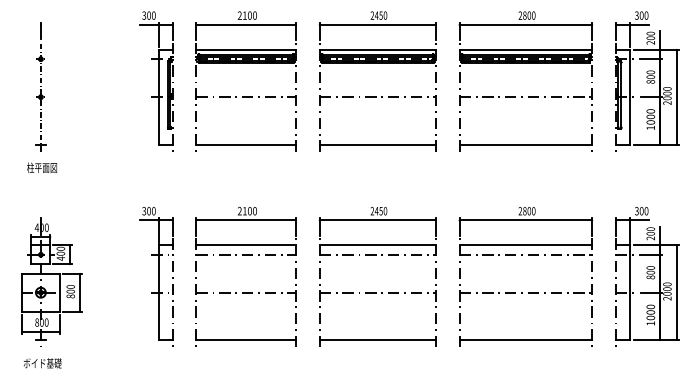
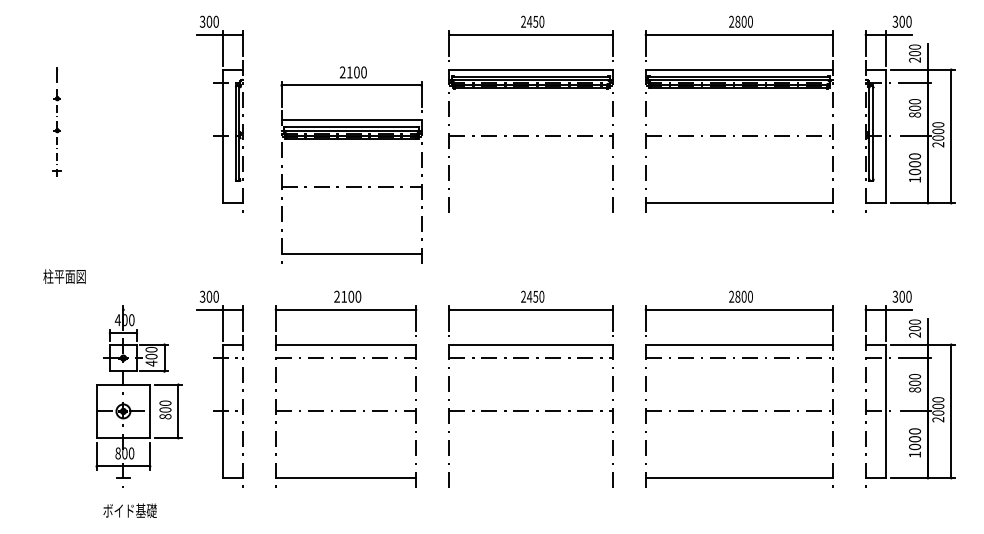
part: (40, 86) -> (56, 121), size x0.6
part: (245, 96) -> (350, 186), moved
line: (377, 144) -> (530, 203), removed
text: (41, 167) -> (63, 276), moved
part: (51, 281) -> (138, 395), moved
line: (377, 340) -> (530, 478), removed
text: (42, 363) -> (129, 510), moved

